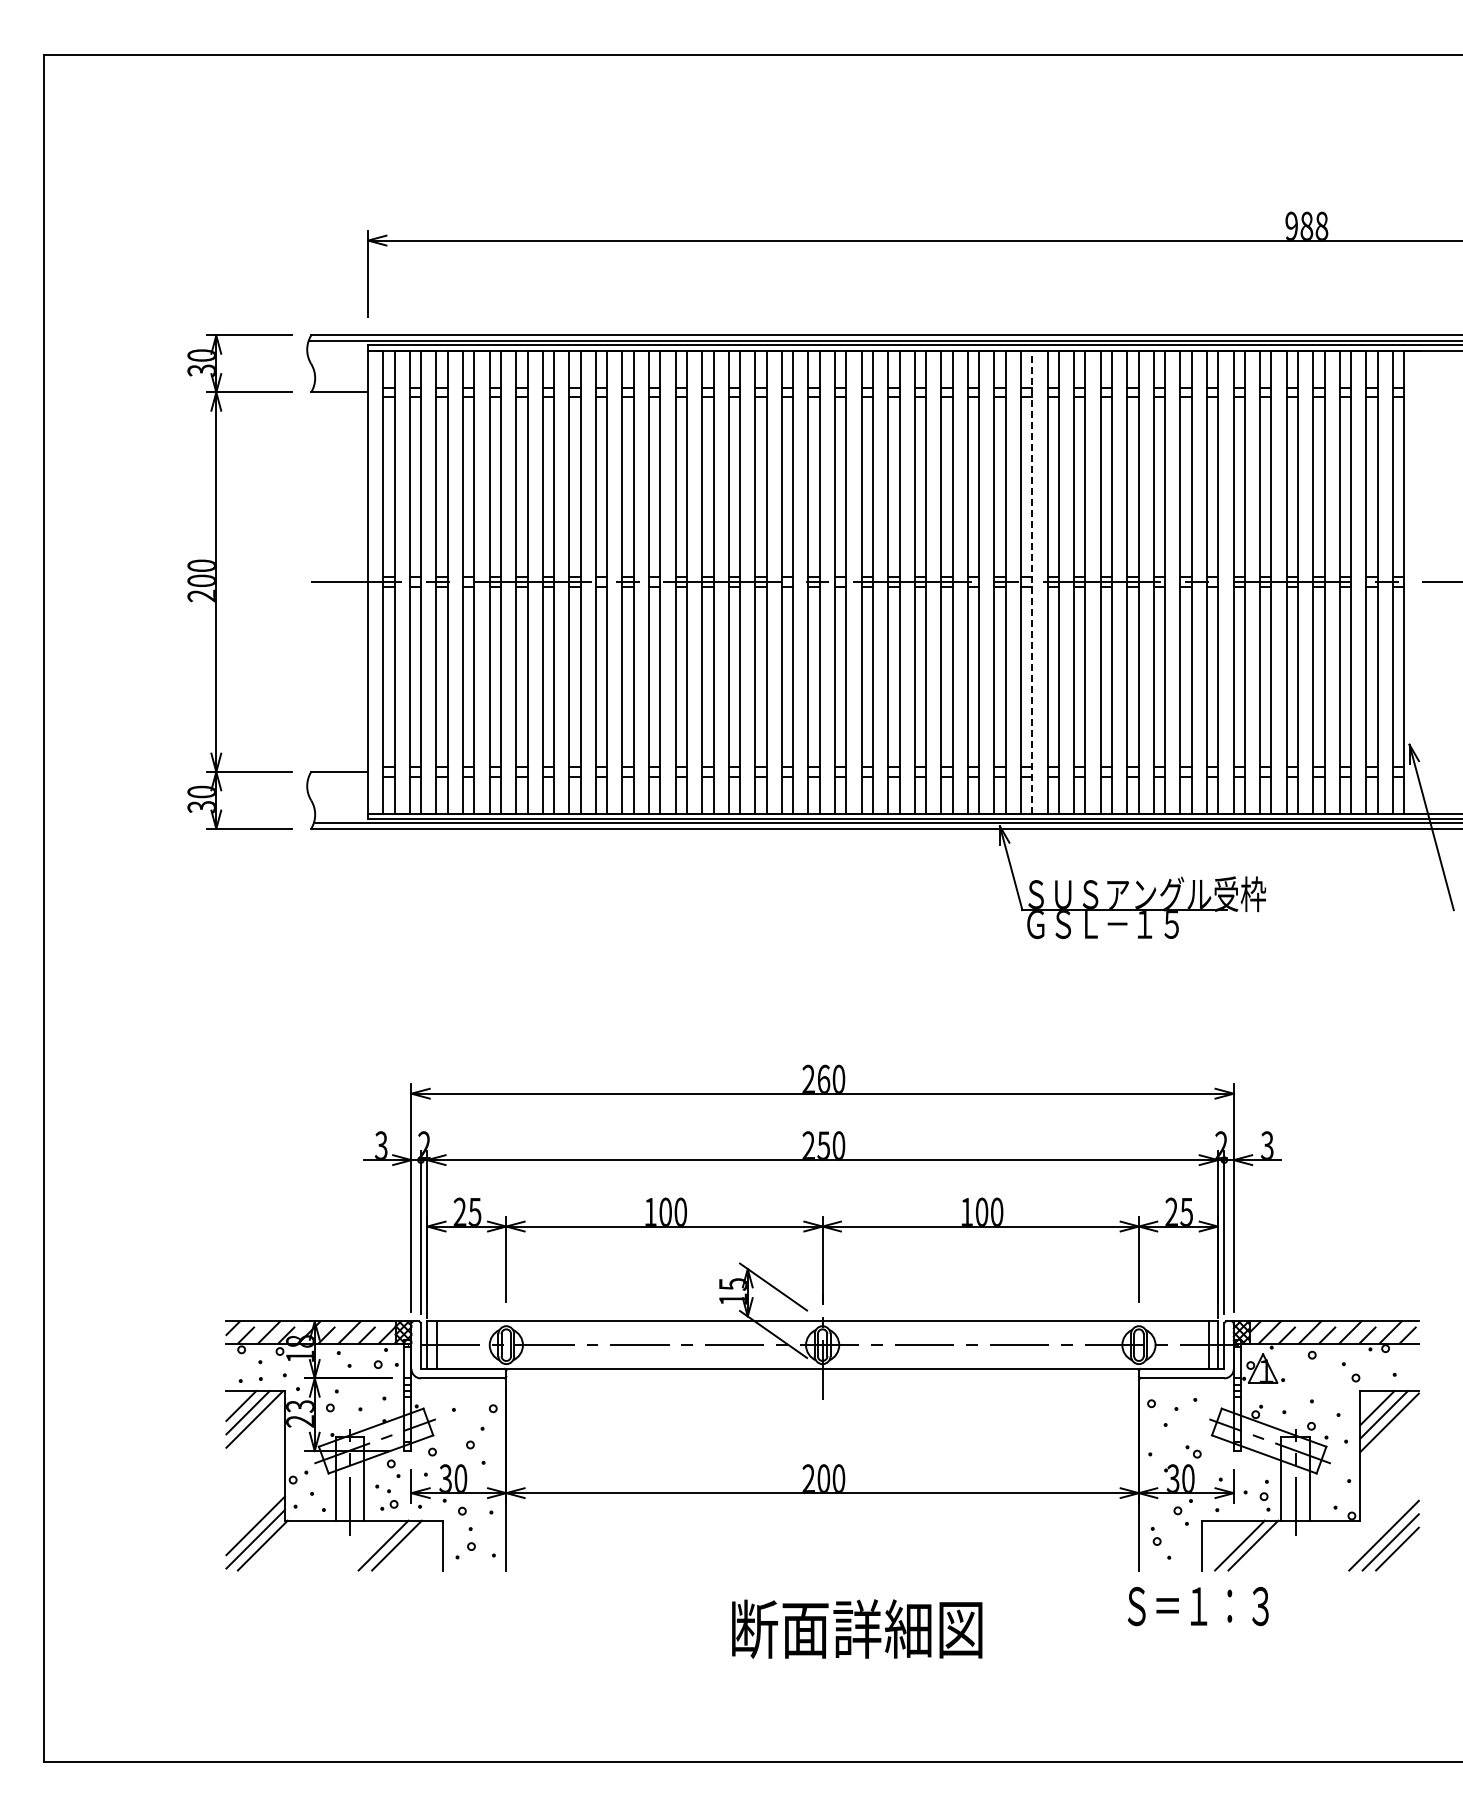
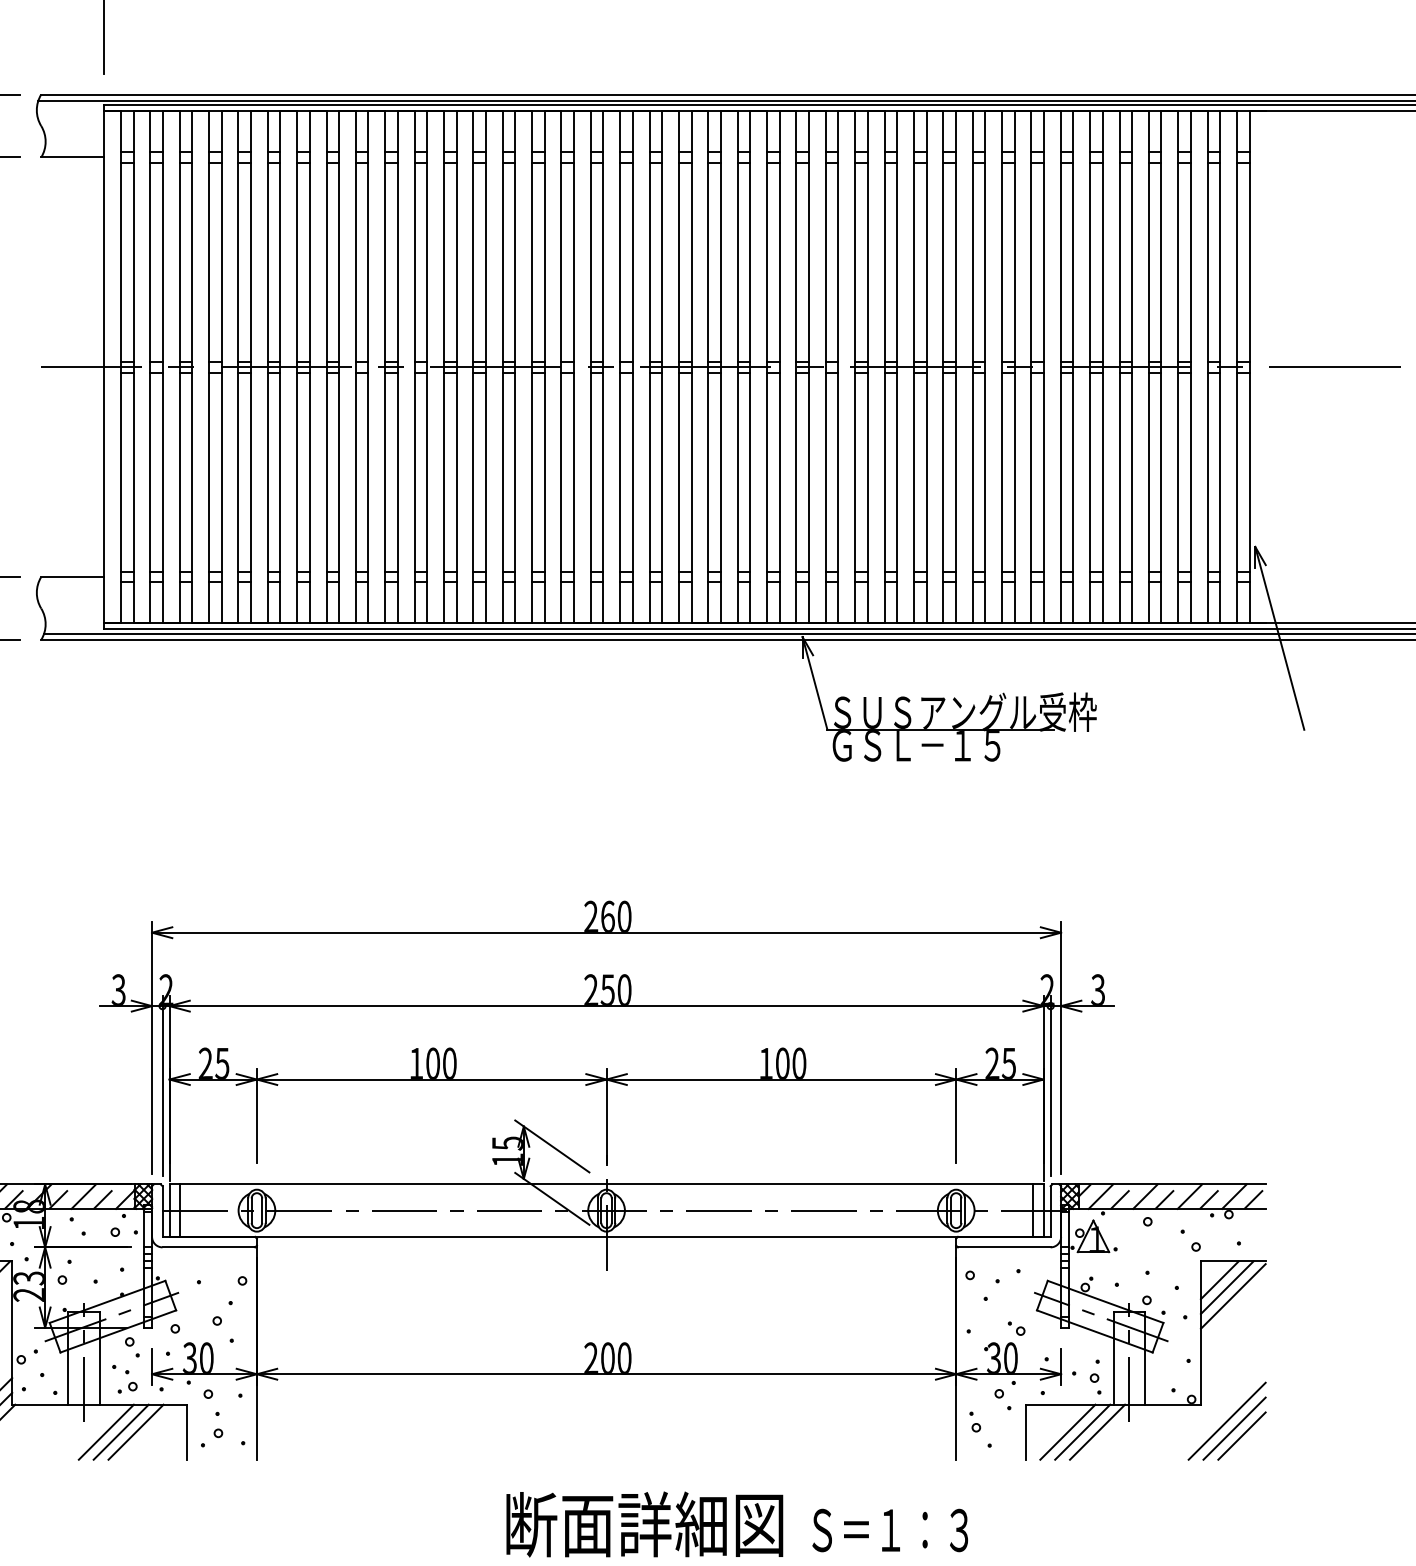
line: (1032, 582) -> (838, 367), dashed -> solid
line: (370, 1545) -> (106, 1432), added
line: (1266, 1545) -> (1097, 1432), added
text: (1197, 1606) -> (889, 1530), moved

